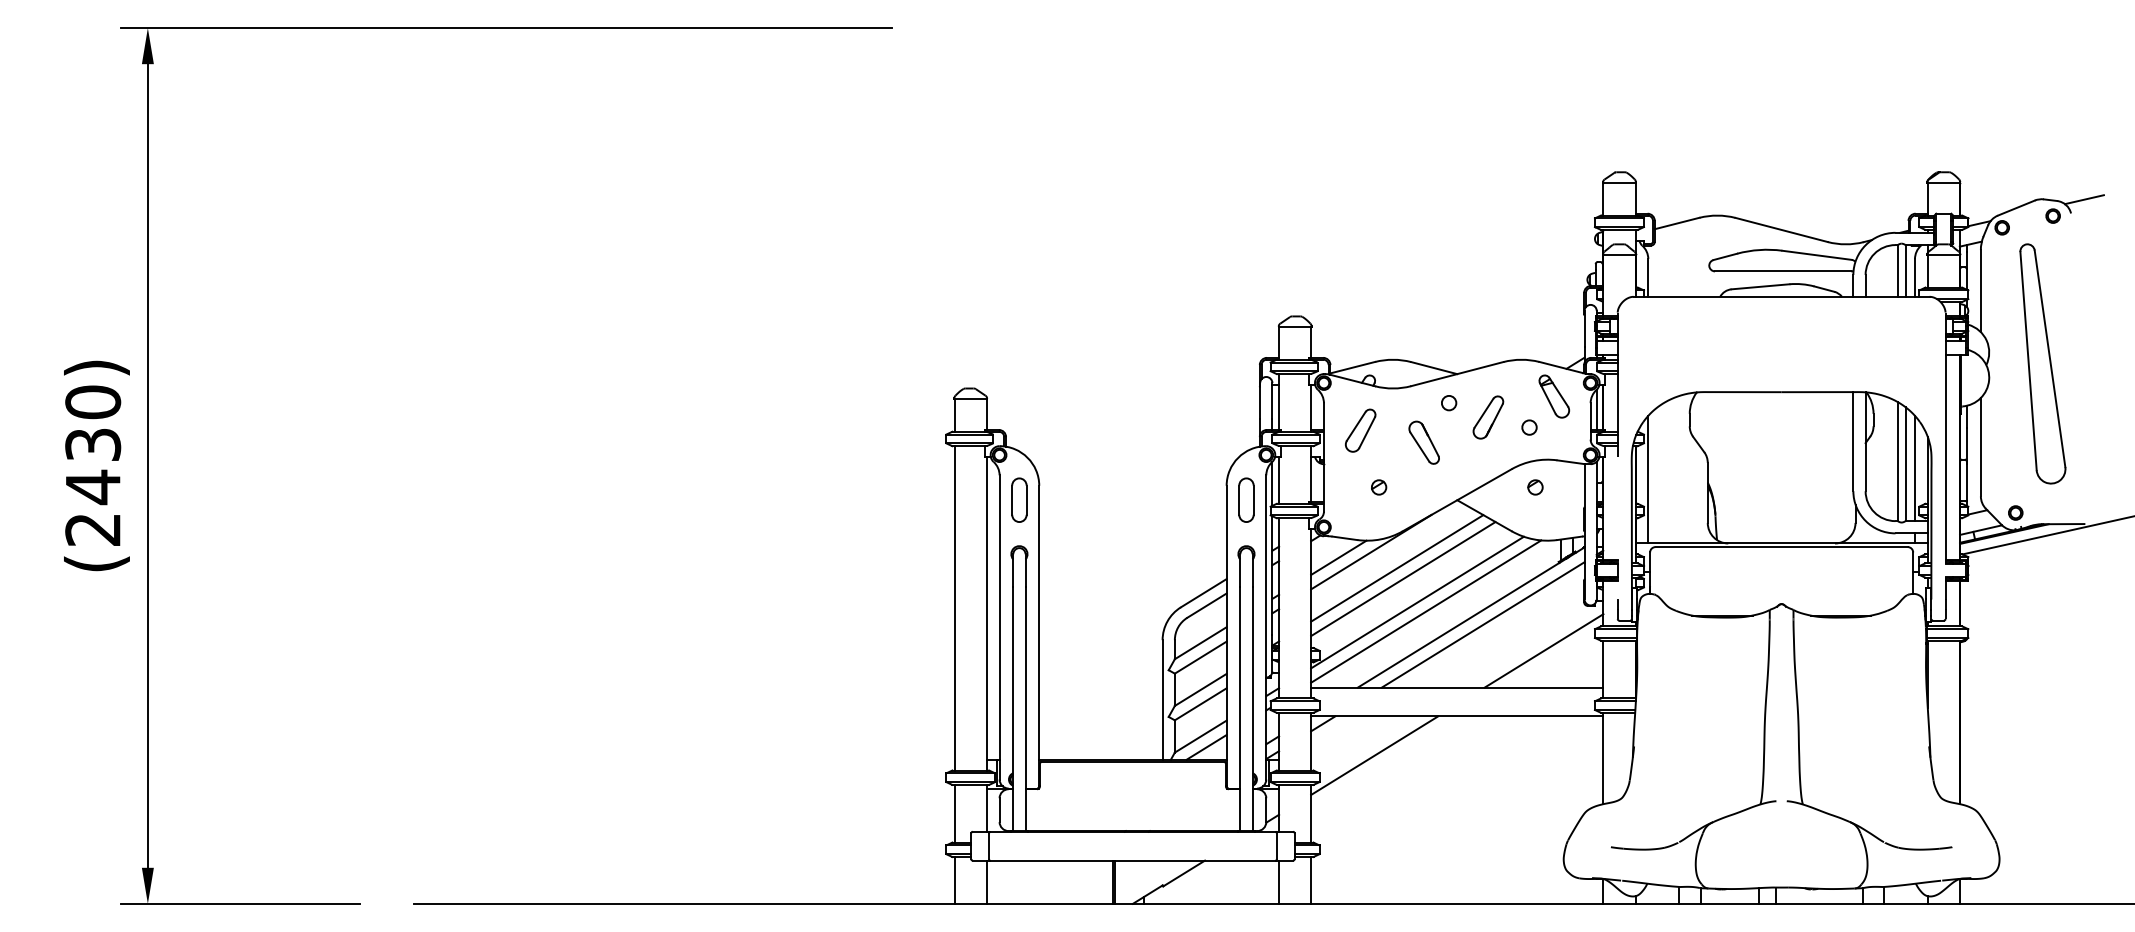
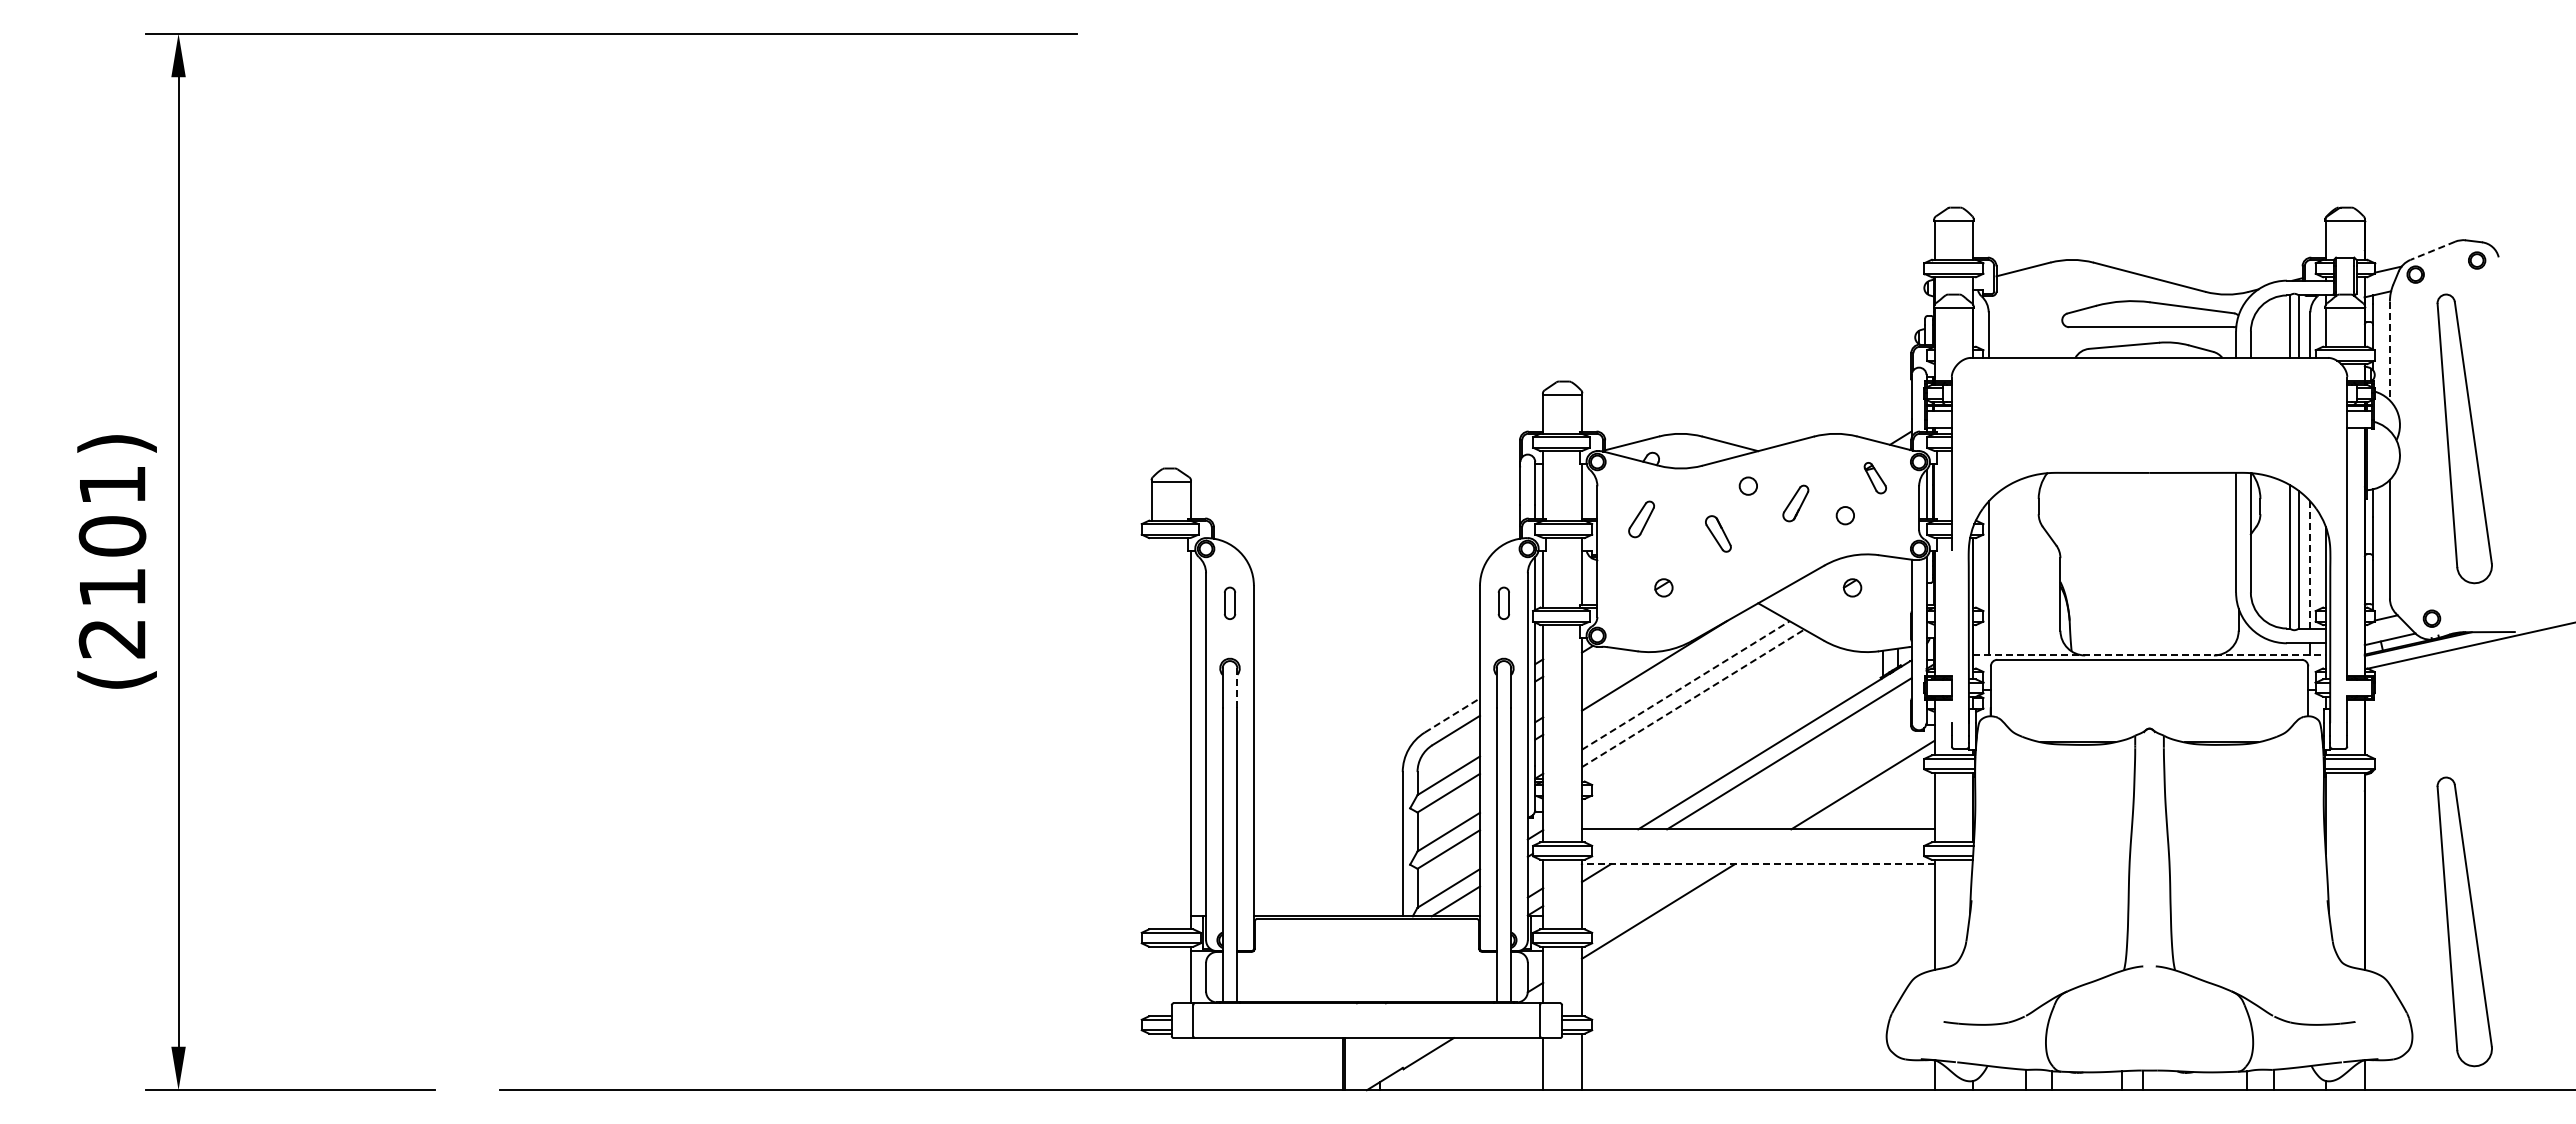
line: (2084, 199) -> (2514, 240), removed
line: (2016, 208) -> (2432, 251), solid -> dashed
line: (1980, 291) -> (2389, 351), solid -> dashed
part: (1554, 395) -> (1875, 477), size x0.6
part: (1488, 417) -> (1795, 503), size x0.7
part: (1360, 430) -> (1641, 519), size x0.7
part: (1424, 442) -> (1718, 533), size x0.7
text: (93, 445) -> (112, 537), (2430) -> (2101)
line: (1915, 468) -> (2310, 564), solid -> dashed
part: (1019, 500) -> (1229, 603), size x0.6
part: (1246, 500) -> (1503, 603), size x0.6
line: (1782, 543) -> (2150, 655), solid -> dashed
line: (1338, 557) -> (1614, 672), removed
line: (1397, 568) -> (1686, 685), solid -> dashed
line: (1025, 570) -> (1237, 688), solid -> dashed
line: (1403, 579) -> (1693, 698), solid -> dashed
line: (1203, 593) -> (1452, 715), solid -> dashed
line: (1416, 602) -> (1709, 726), removed
line: (954, 608) -> (1151, 733), removed
line: (1425, 611) -> (1720, 737), removed
line: (1456, 716) -> (1757, 864), solid -> dashed
part: (2042, 763) -> (2464, 921), added
line: (954, 813) -> (1151, 981), removed
line: (954, 880) -> (1151, 1061), removed
line: (986, 882) -> (1190, 1064), removed

